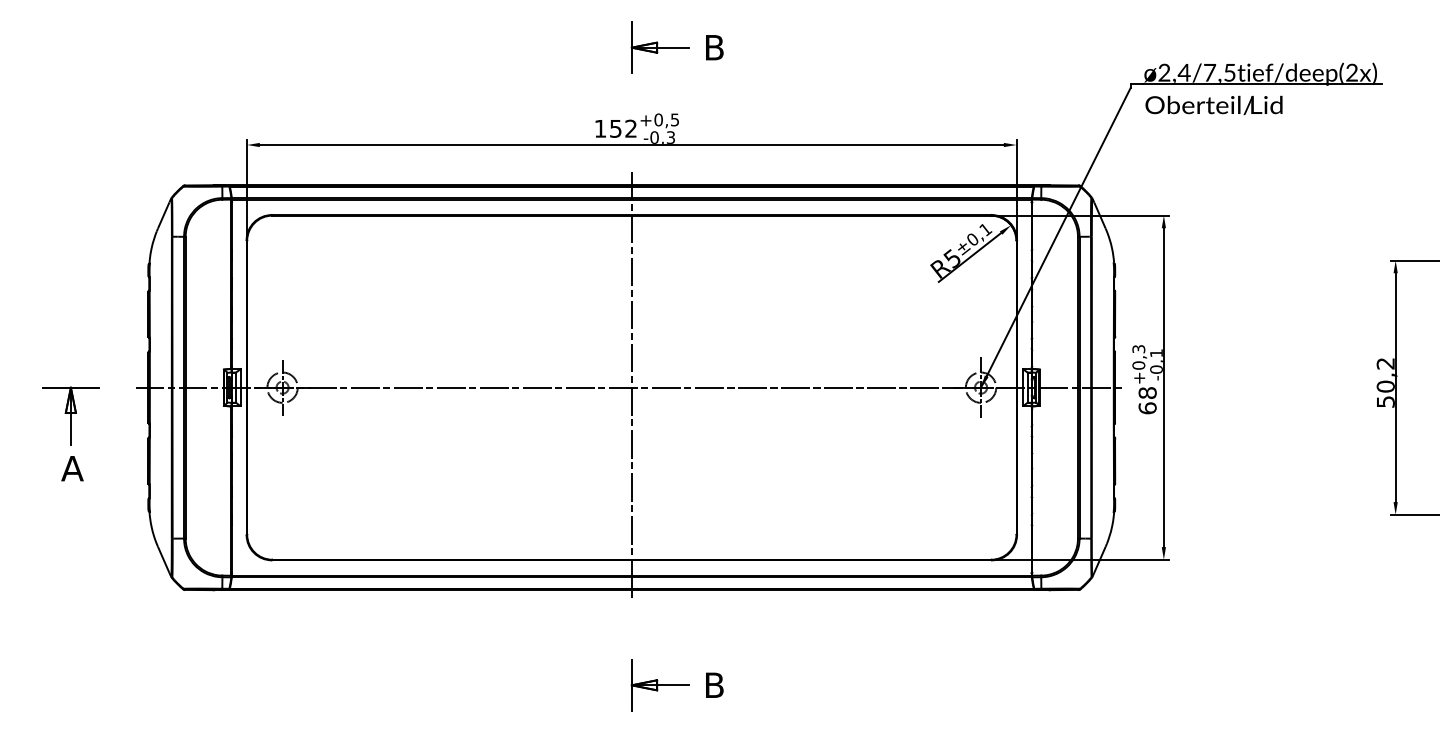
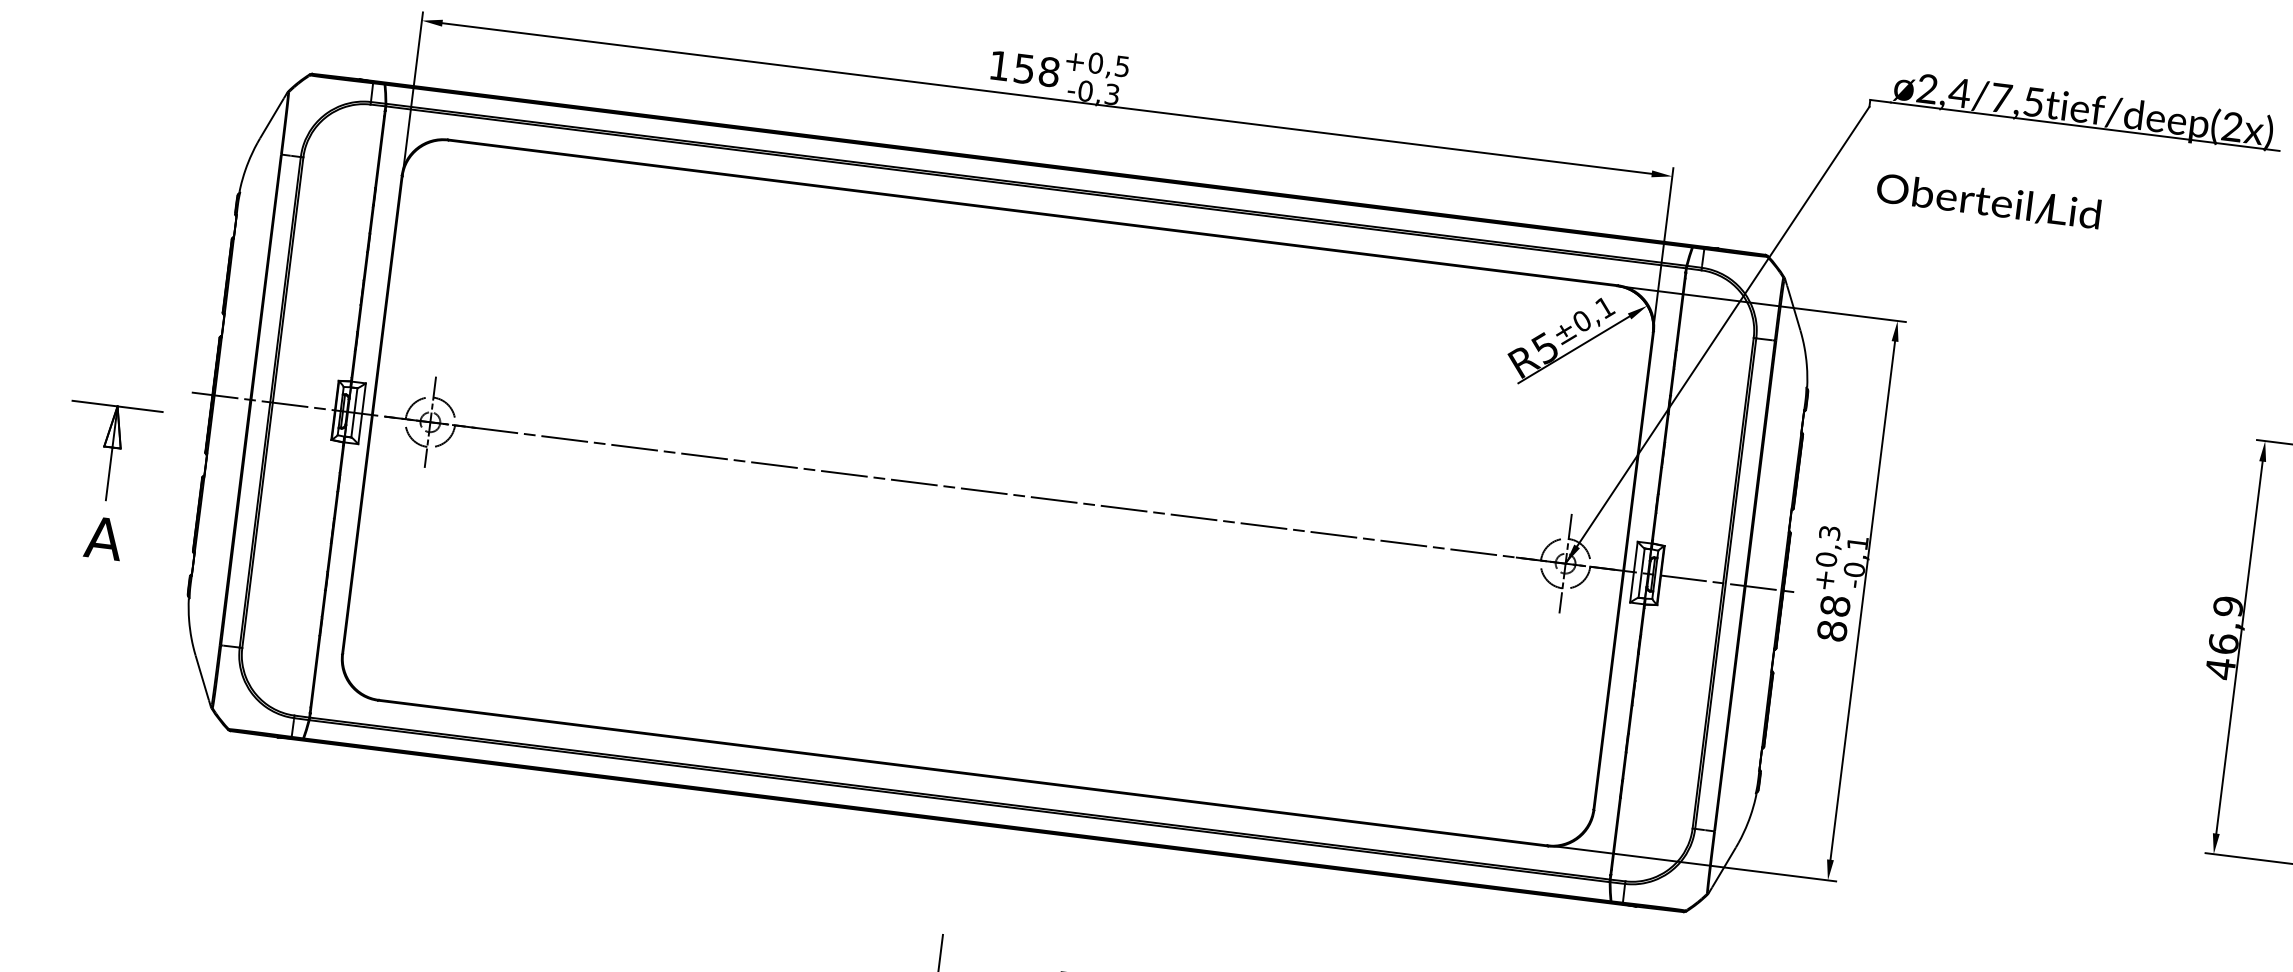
text: (1213, 105) -> (1987, 201), moved
text: (631, 128) -> (1049, 71), 152 -> 158
text: (1385, 382) -> (2224, 637), 50,2 -> 46,9
line: (631, 385) -> (997, 489), removed
text: (1147, 408) -> (1831, 631), 68 -> 88
part: (70, 433) -> (107, 480), moved

